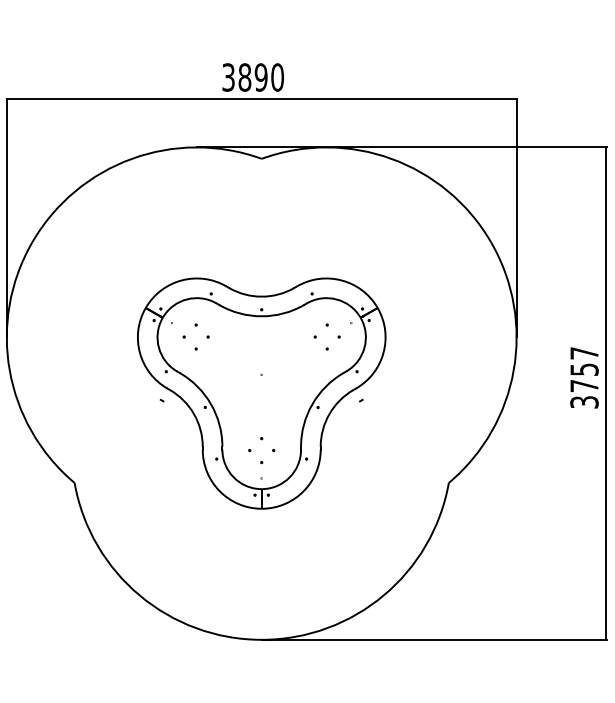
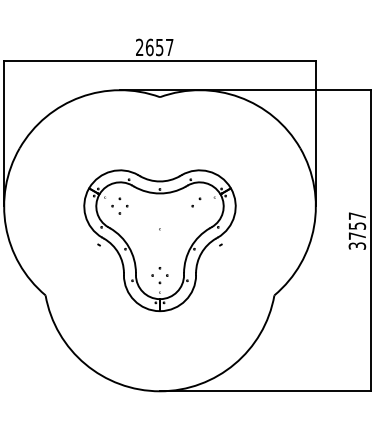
text: (252, 77) -> (154, 47), 3890 -> 2657
part: (332, 342) -> (203, 209), removed

